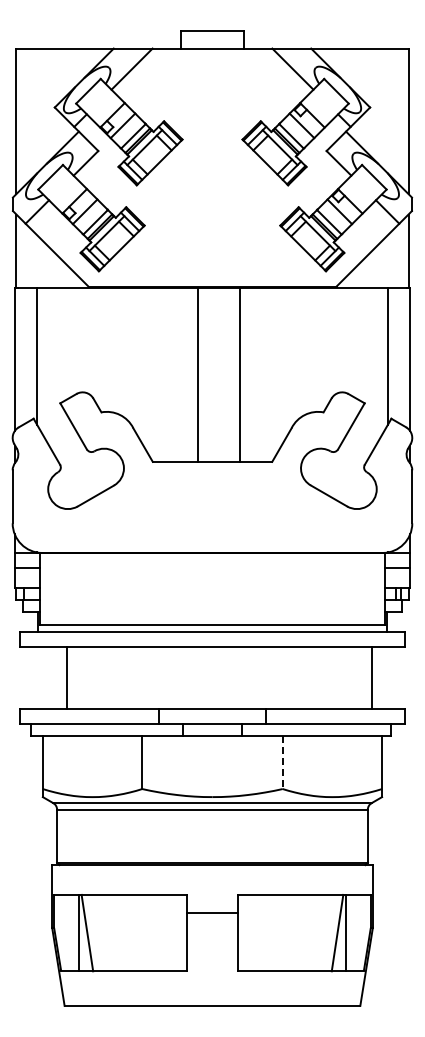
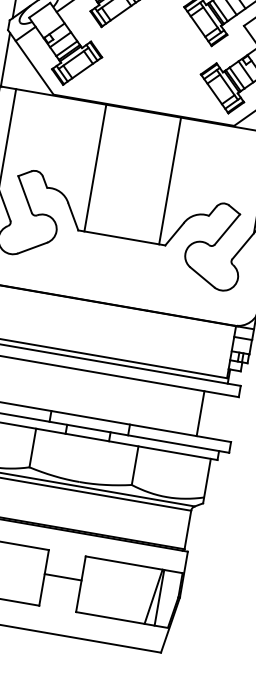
line: (198, 374) -> (95, 167), moved
line: (239, 374) -> (169, 180), moved
line: (372, 677) -> (201, 413), moved
line: (282, 762) -> (134, 465), dashed -> solid
line: (212, 912) -> (63, 576), moved

